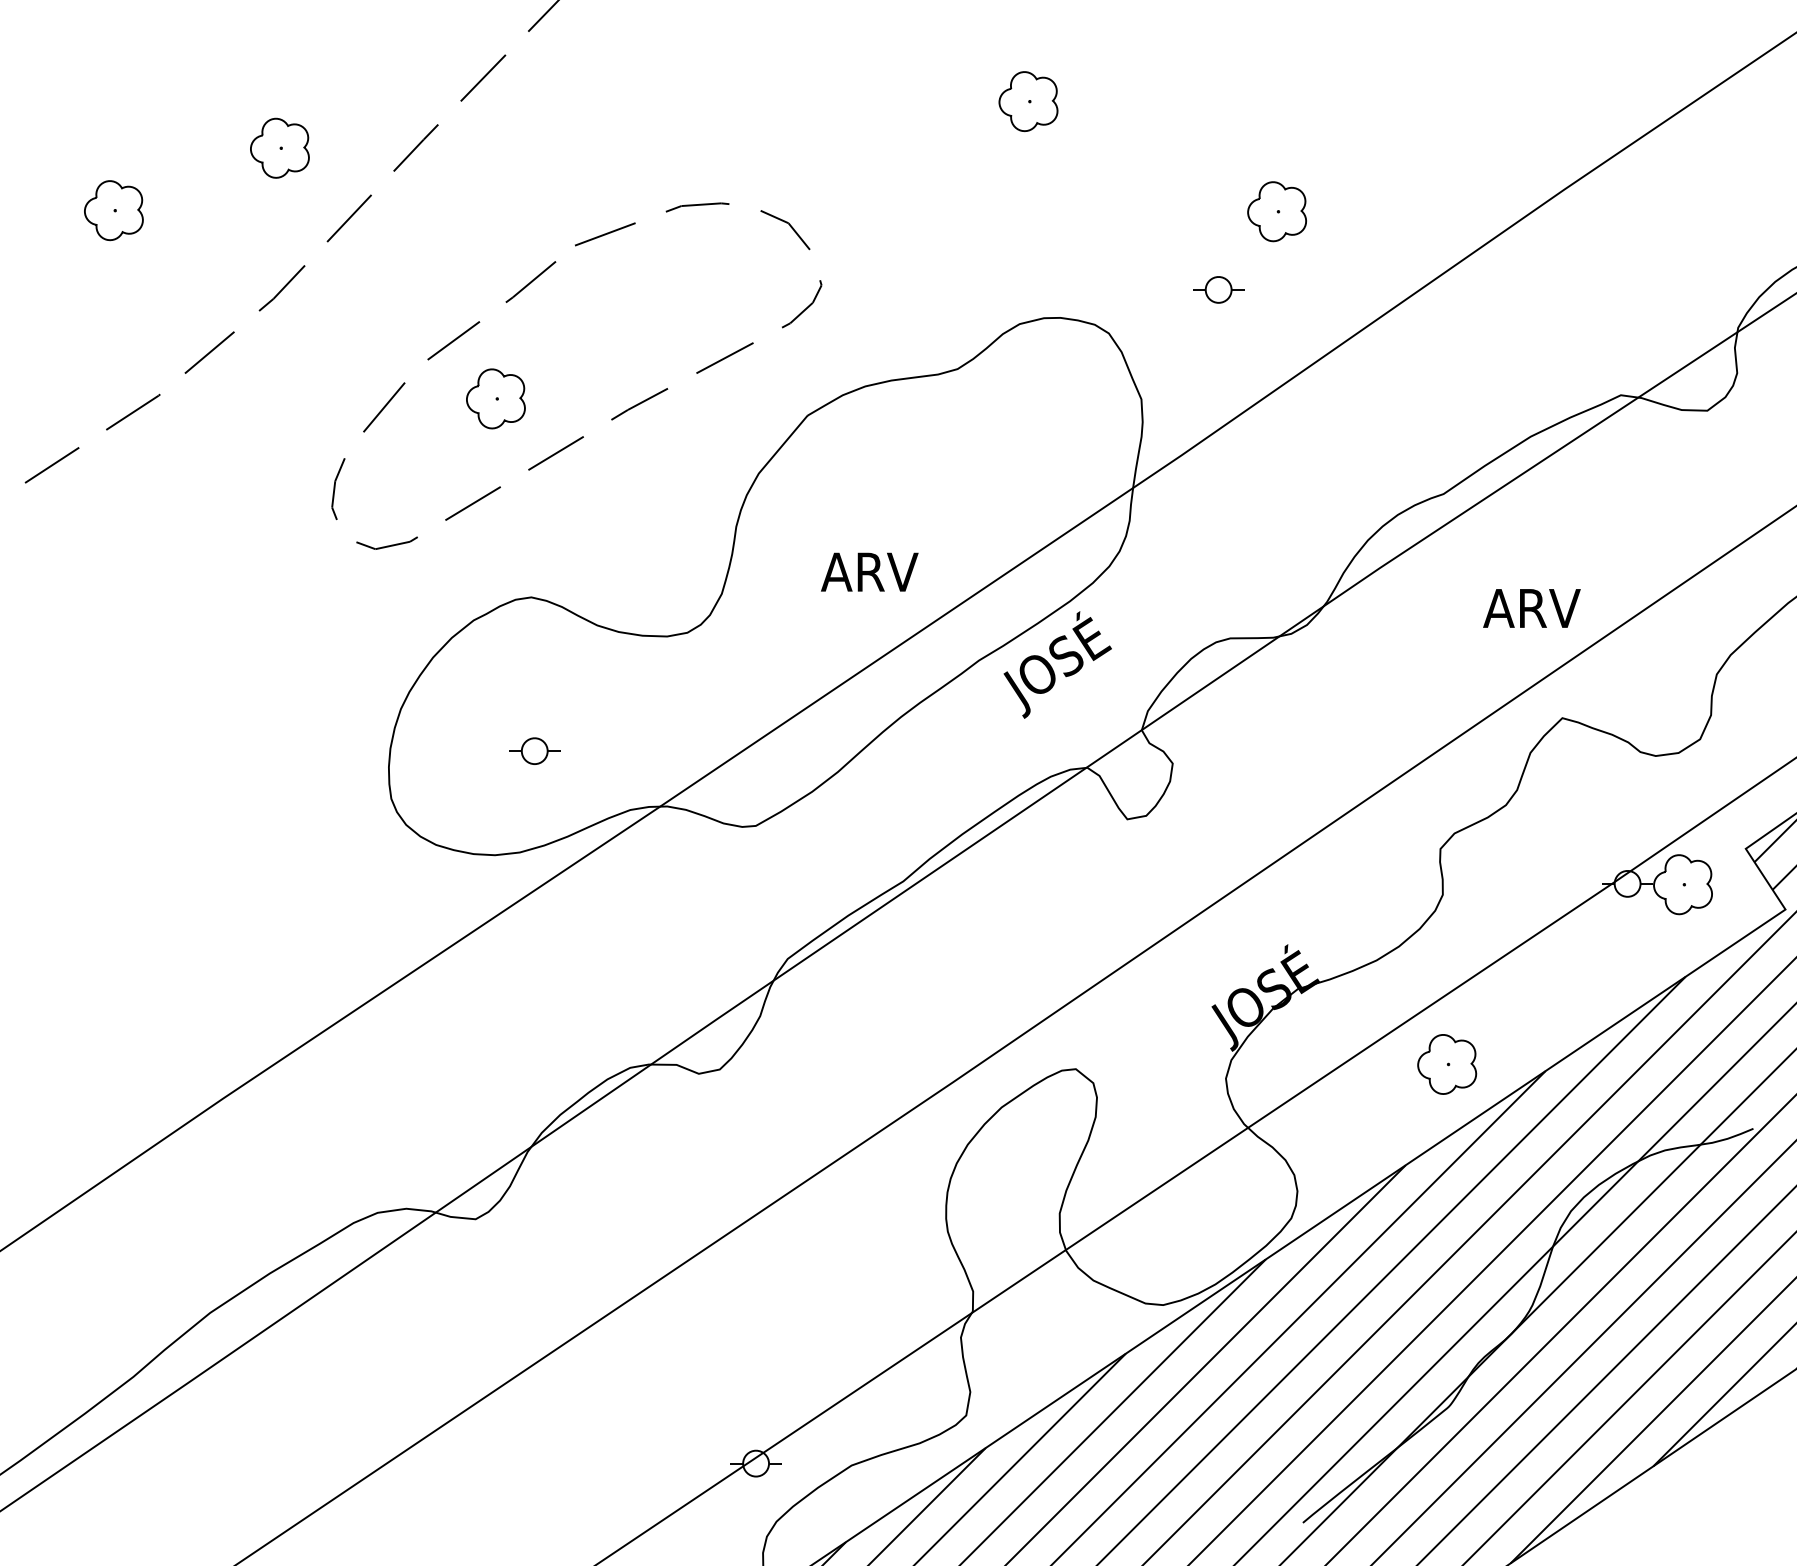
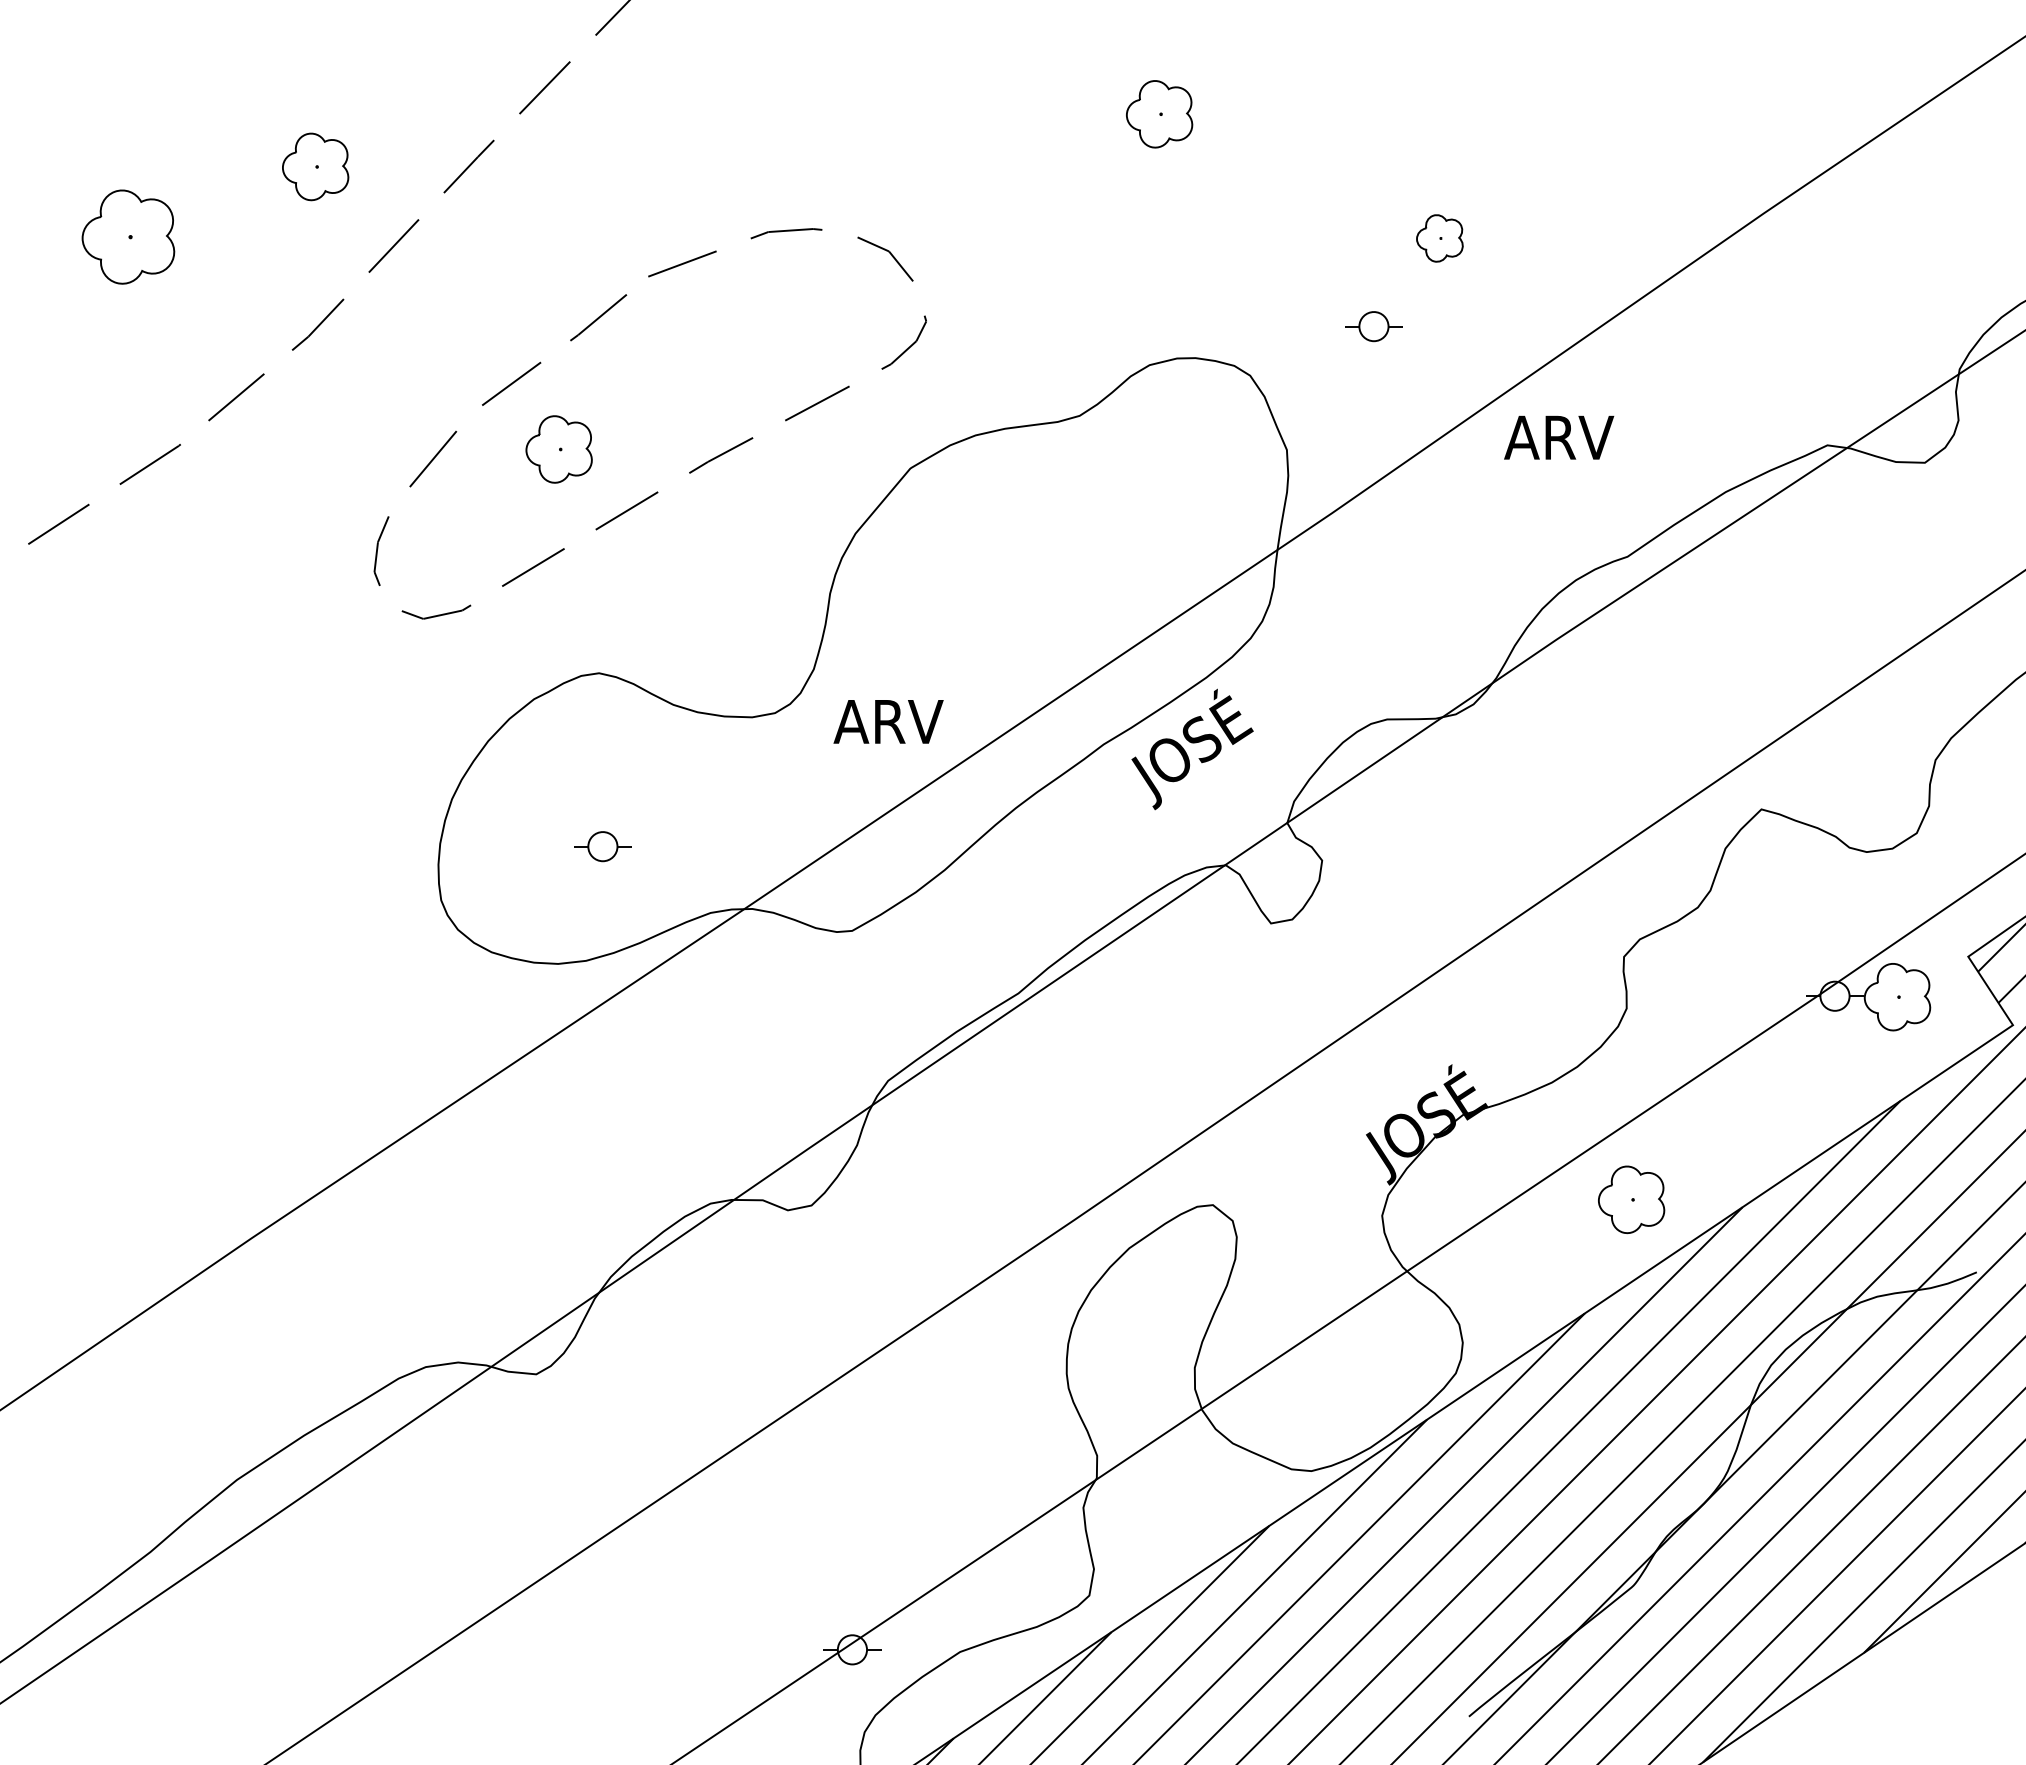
part: (113, 210) -> (128, 237), size x1.4
part: (1276, 211) -> (1439, 238), size x0.7
text: (869, 571) -> (888, 721), moved
text: (1532, 608) -> (1559, 437), moved

